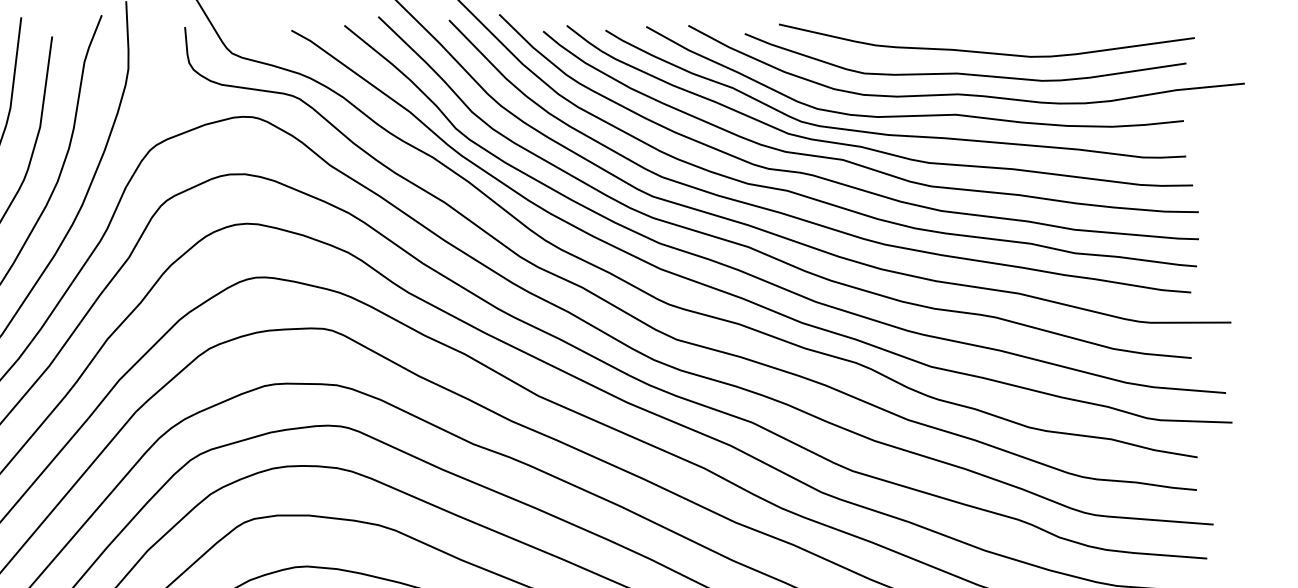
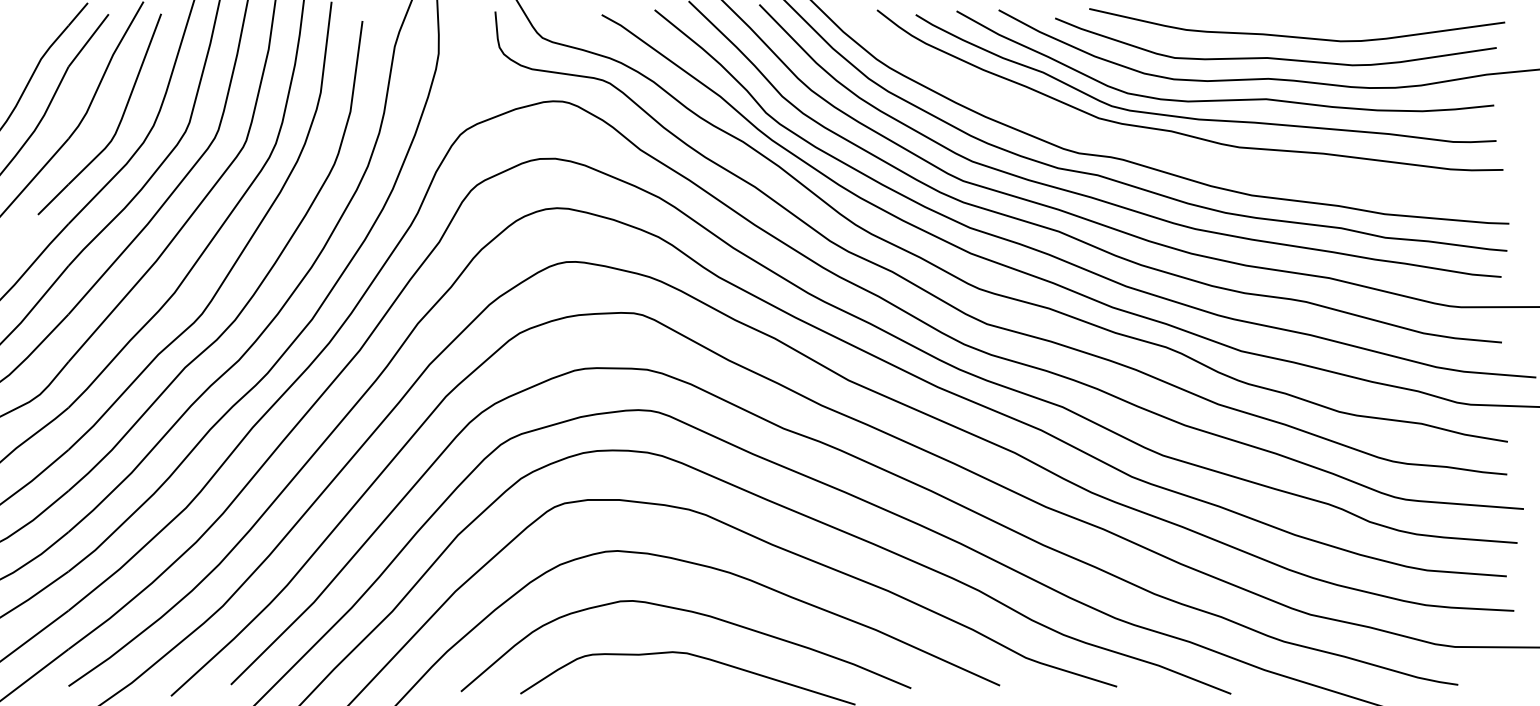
curve: (856, 163) -> (1166, 147), removed

